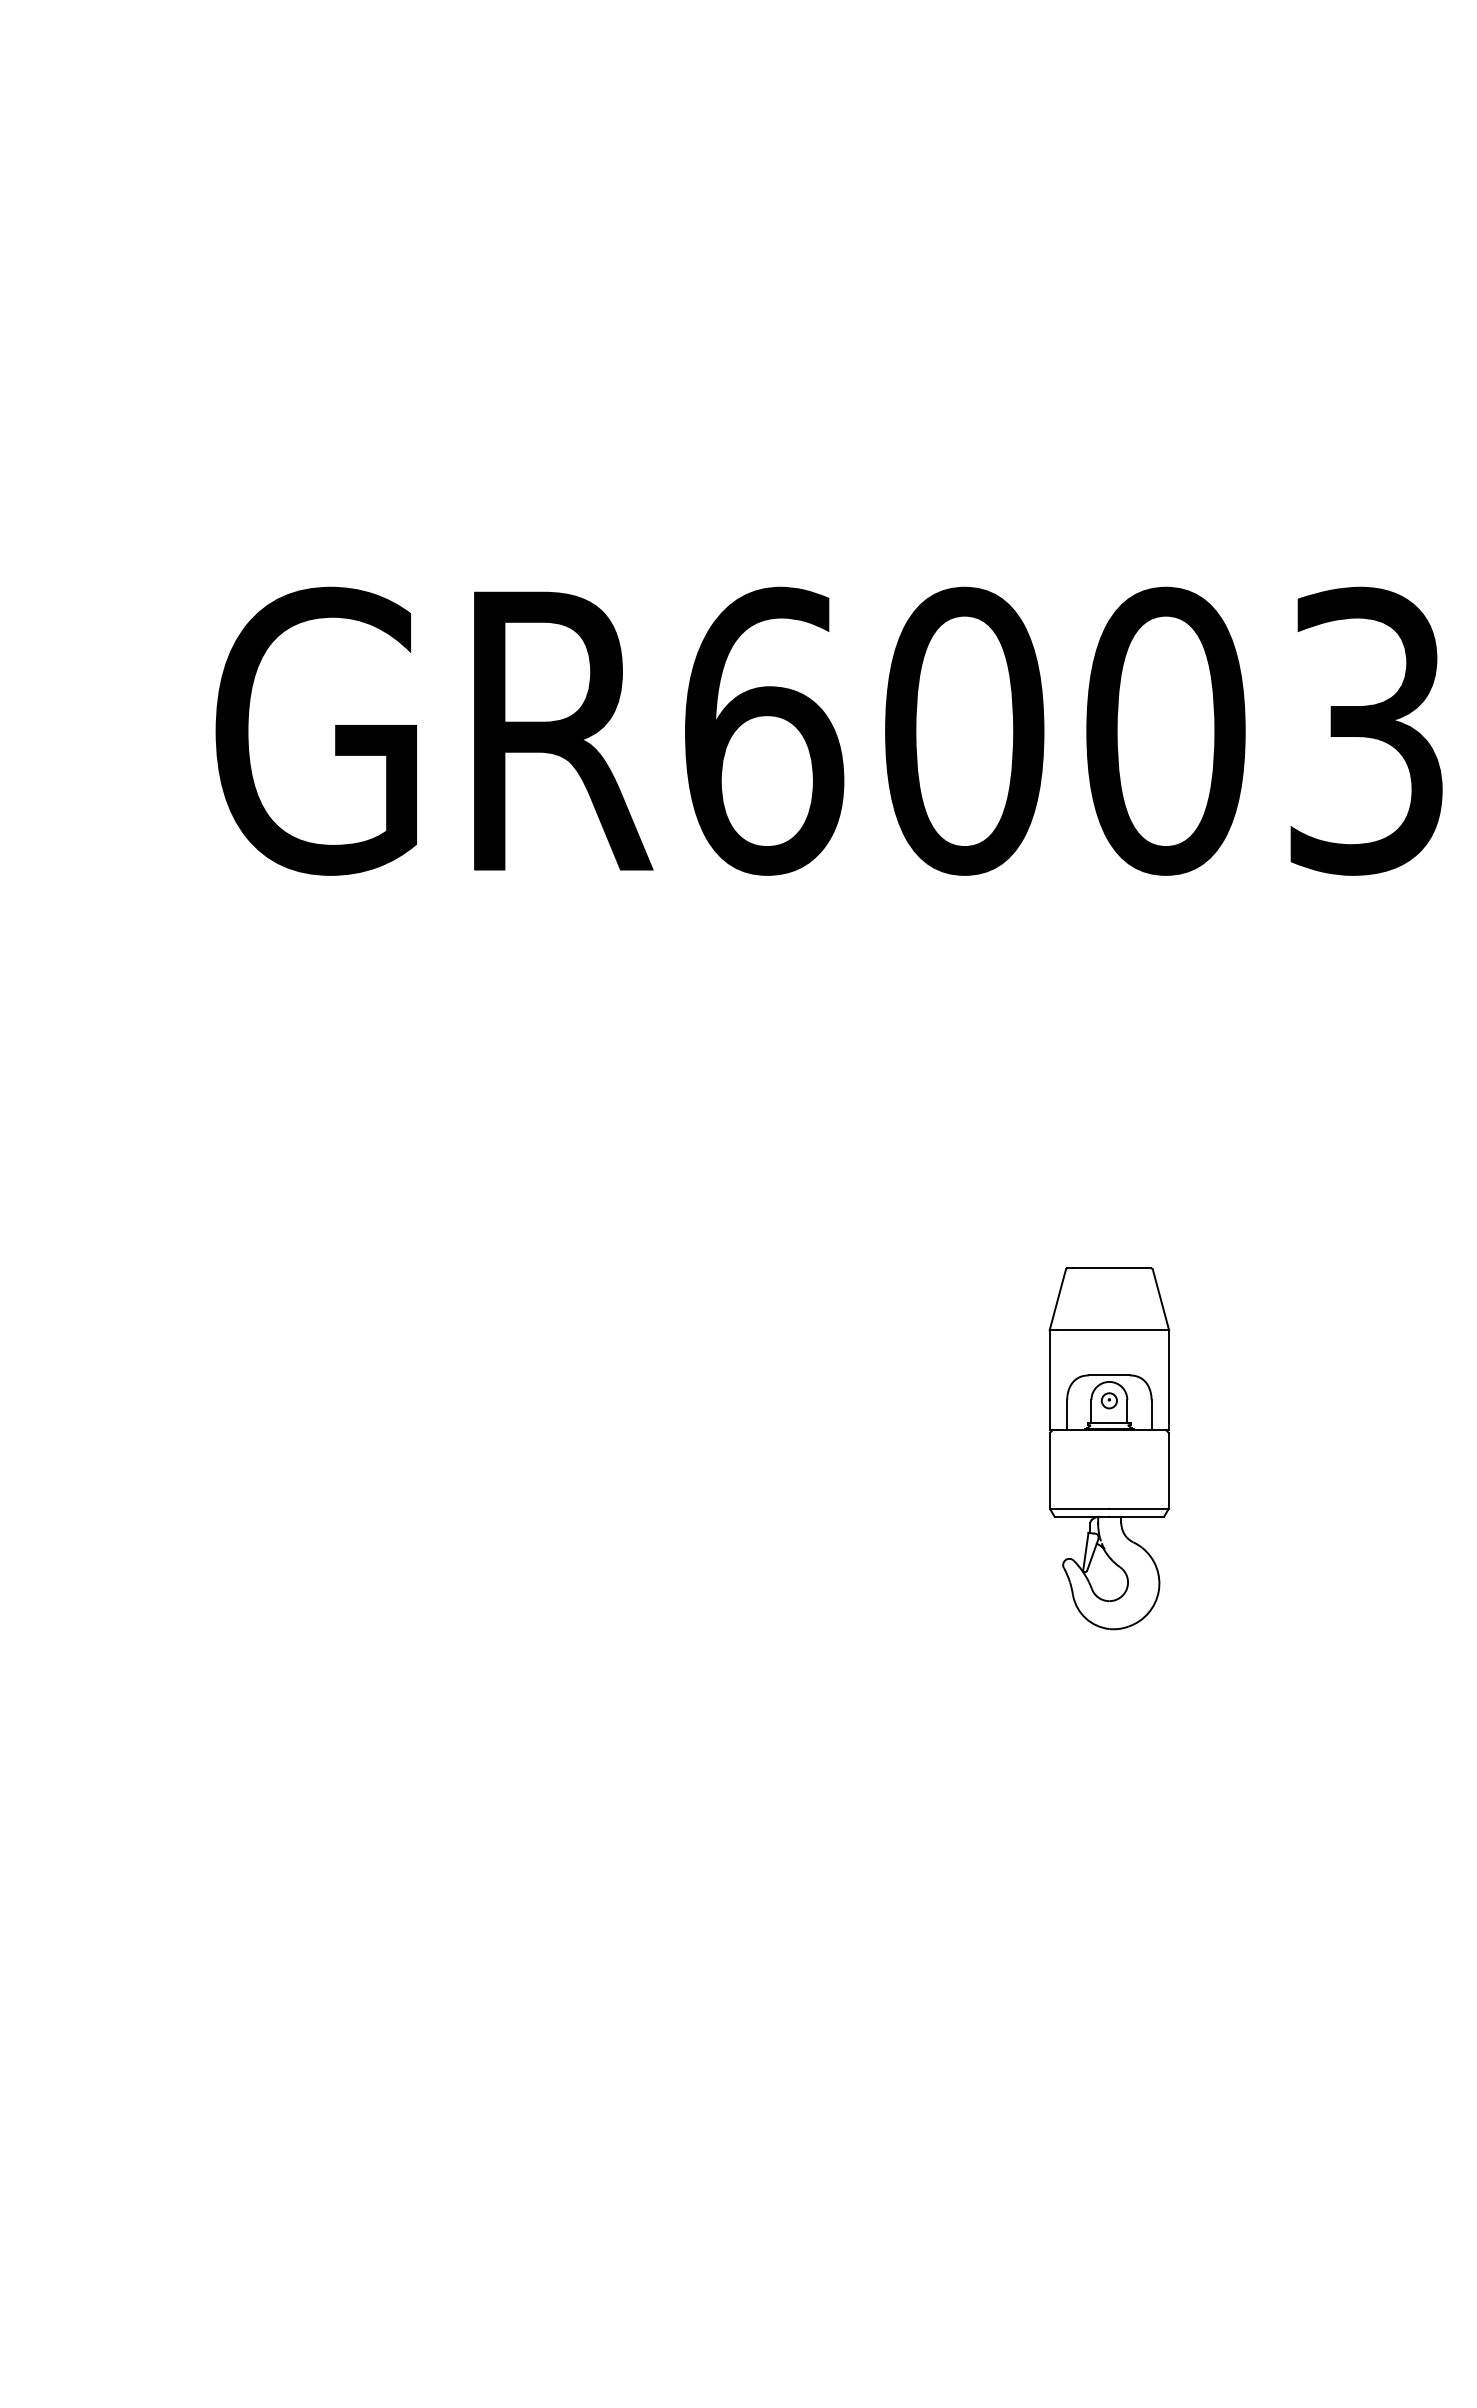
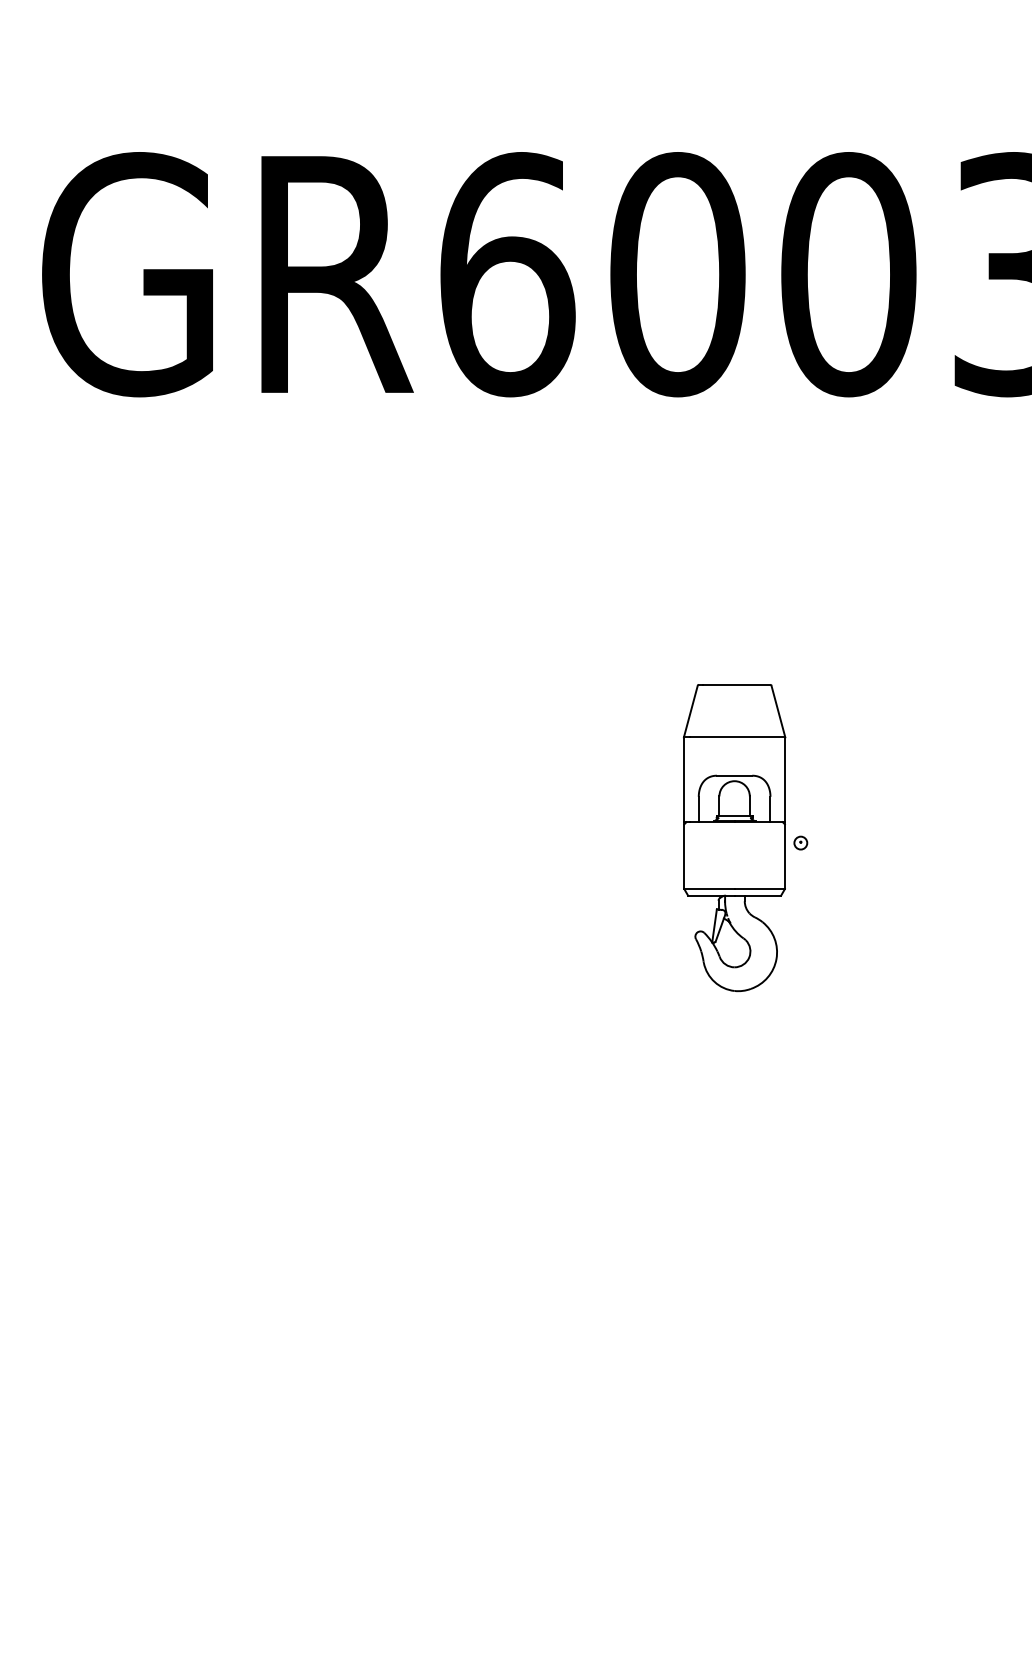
part: (1109, 1448) -> (734, 837), moved

